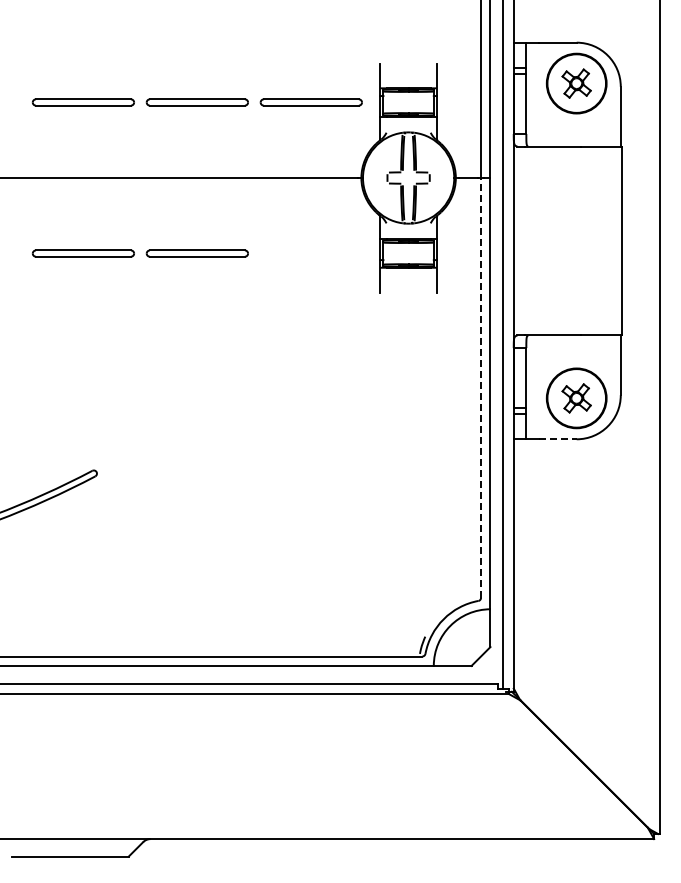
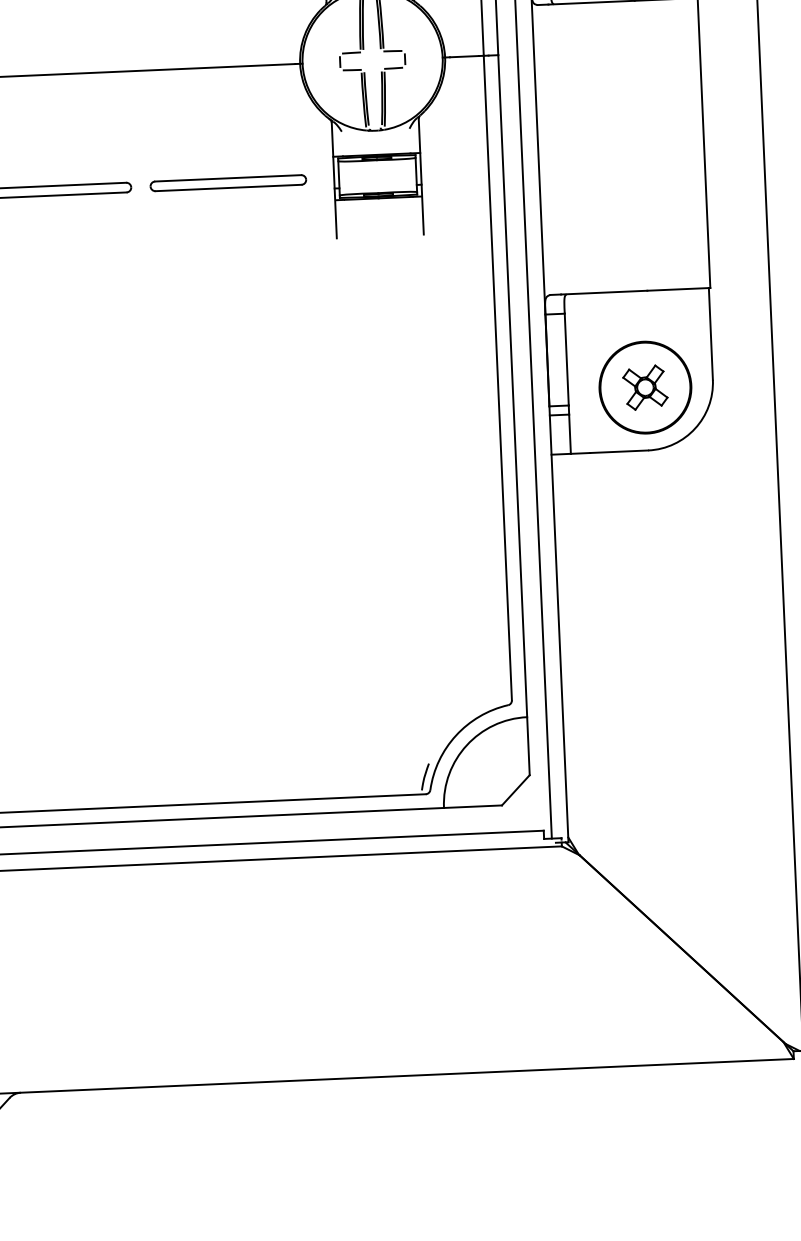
part: (310, 253) -> (227, 183), added
line: (481, 387) -> (498, 377), dashed -> solid
line: (557, 439) -> (618, 452), dashed -> solid

